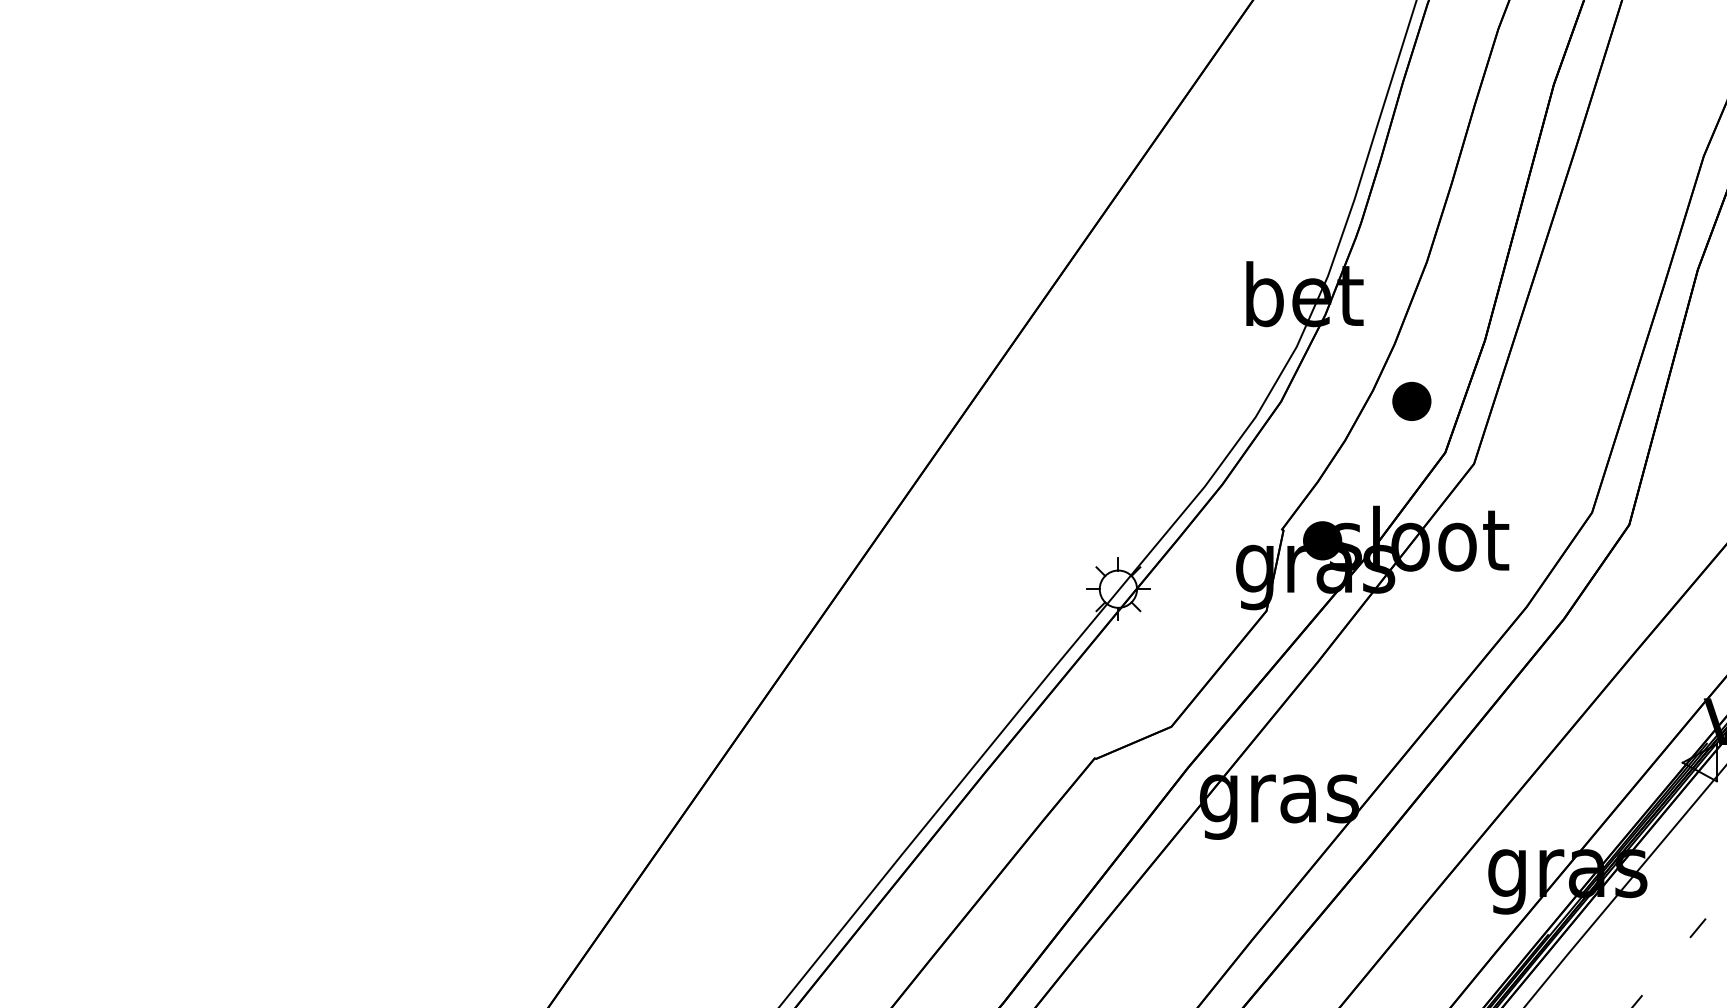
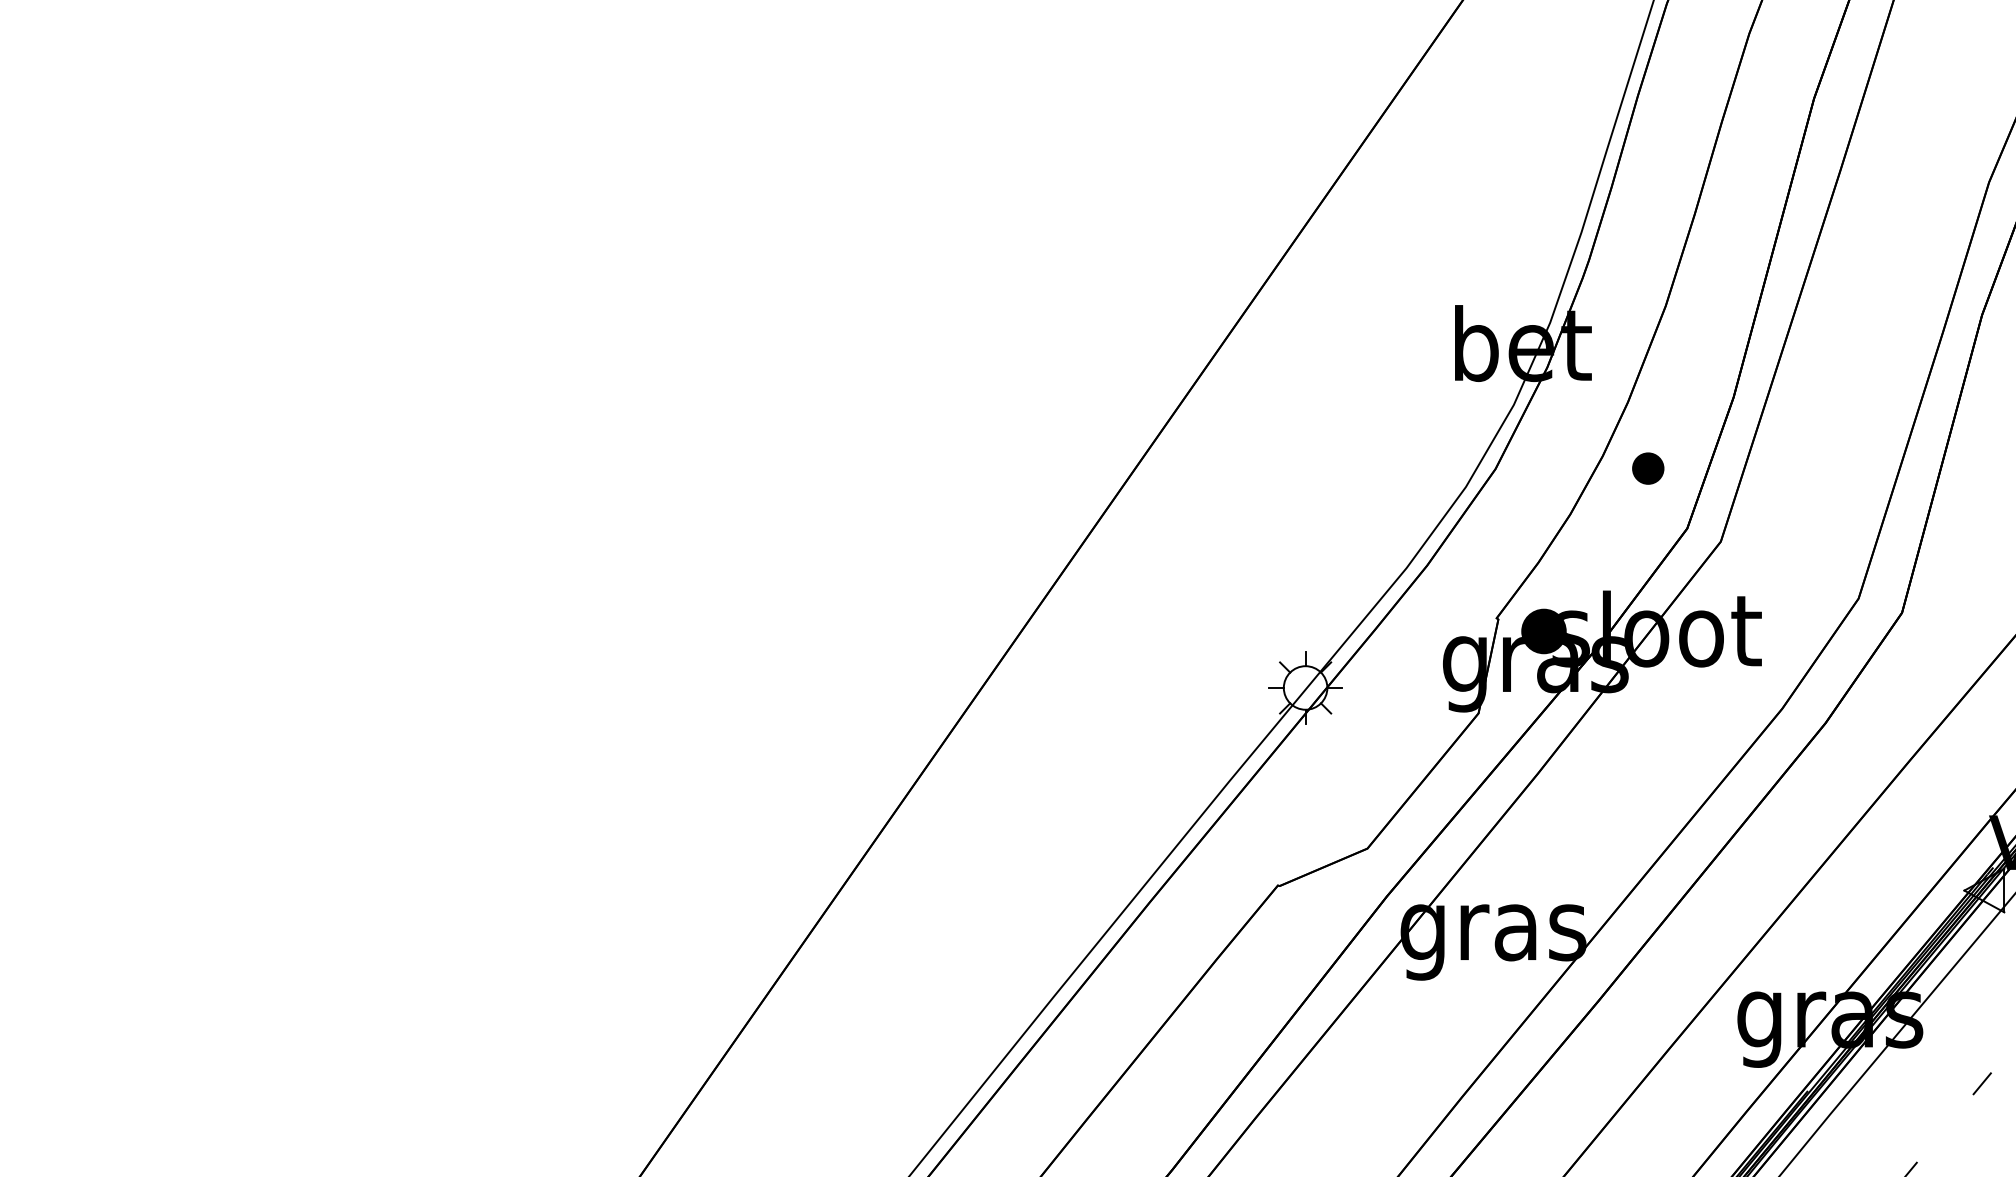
part: (1411, 400) -> (1647, 467), size x0.7

